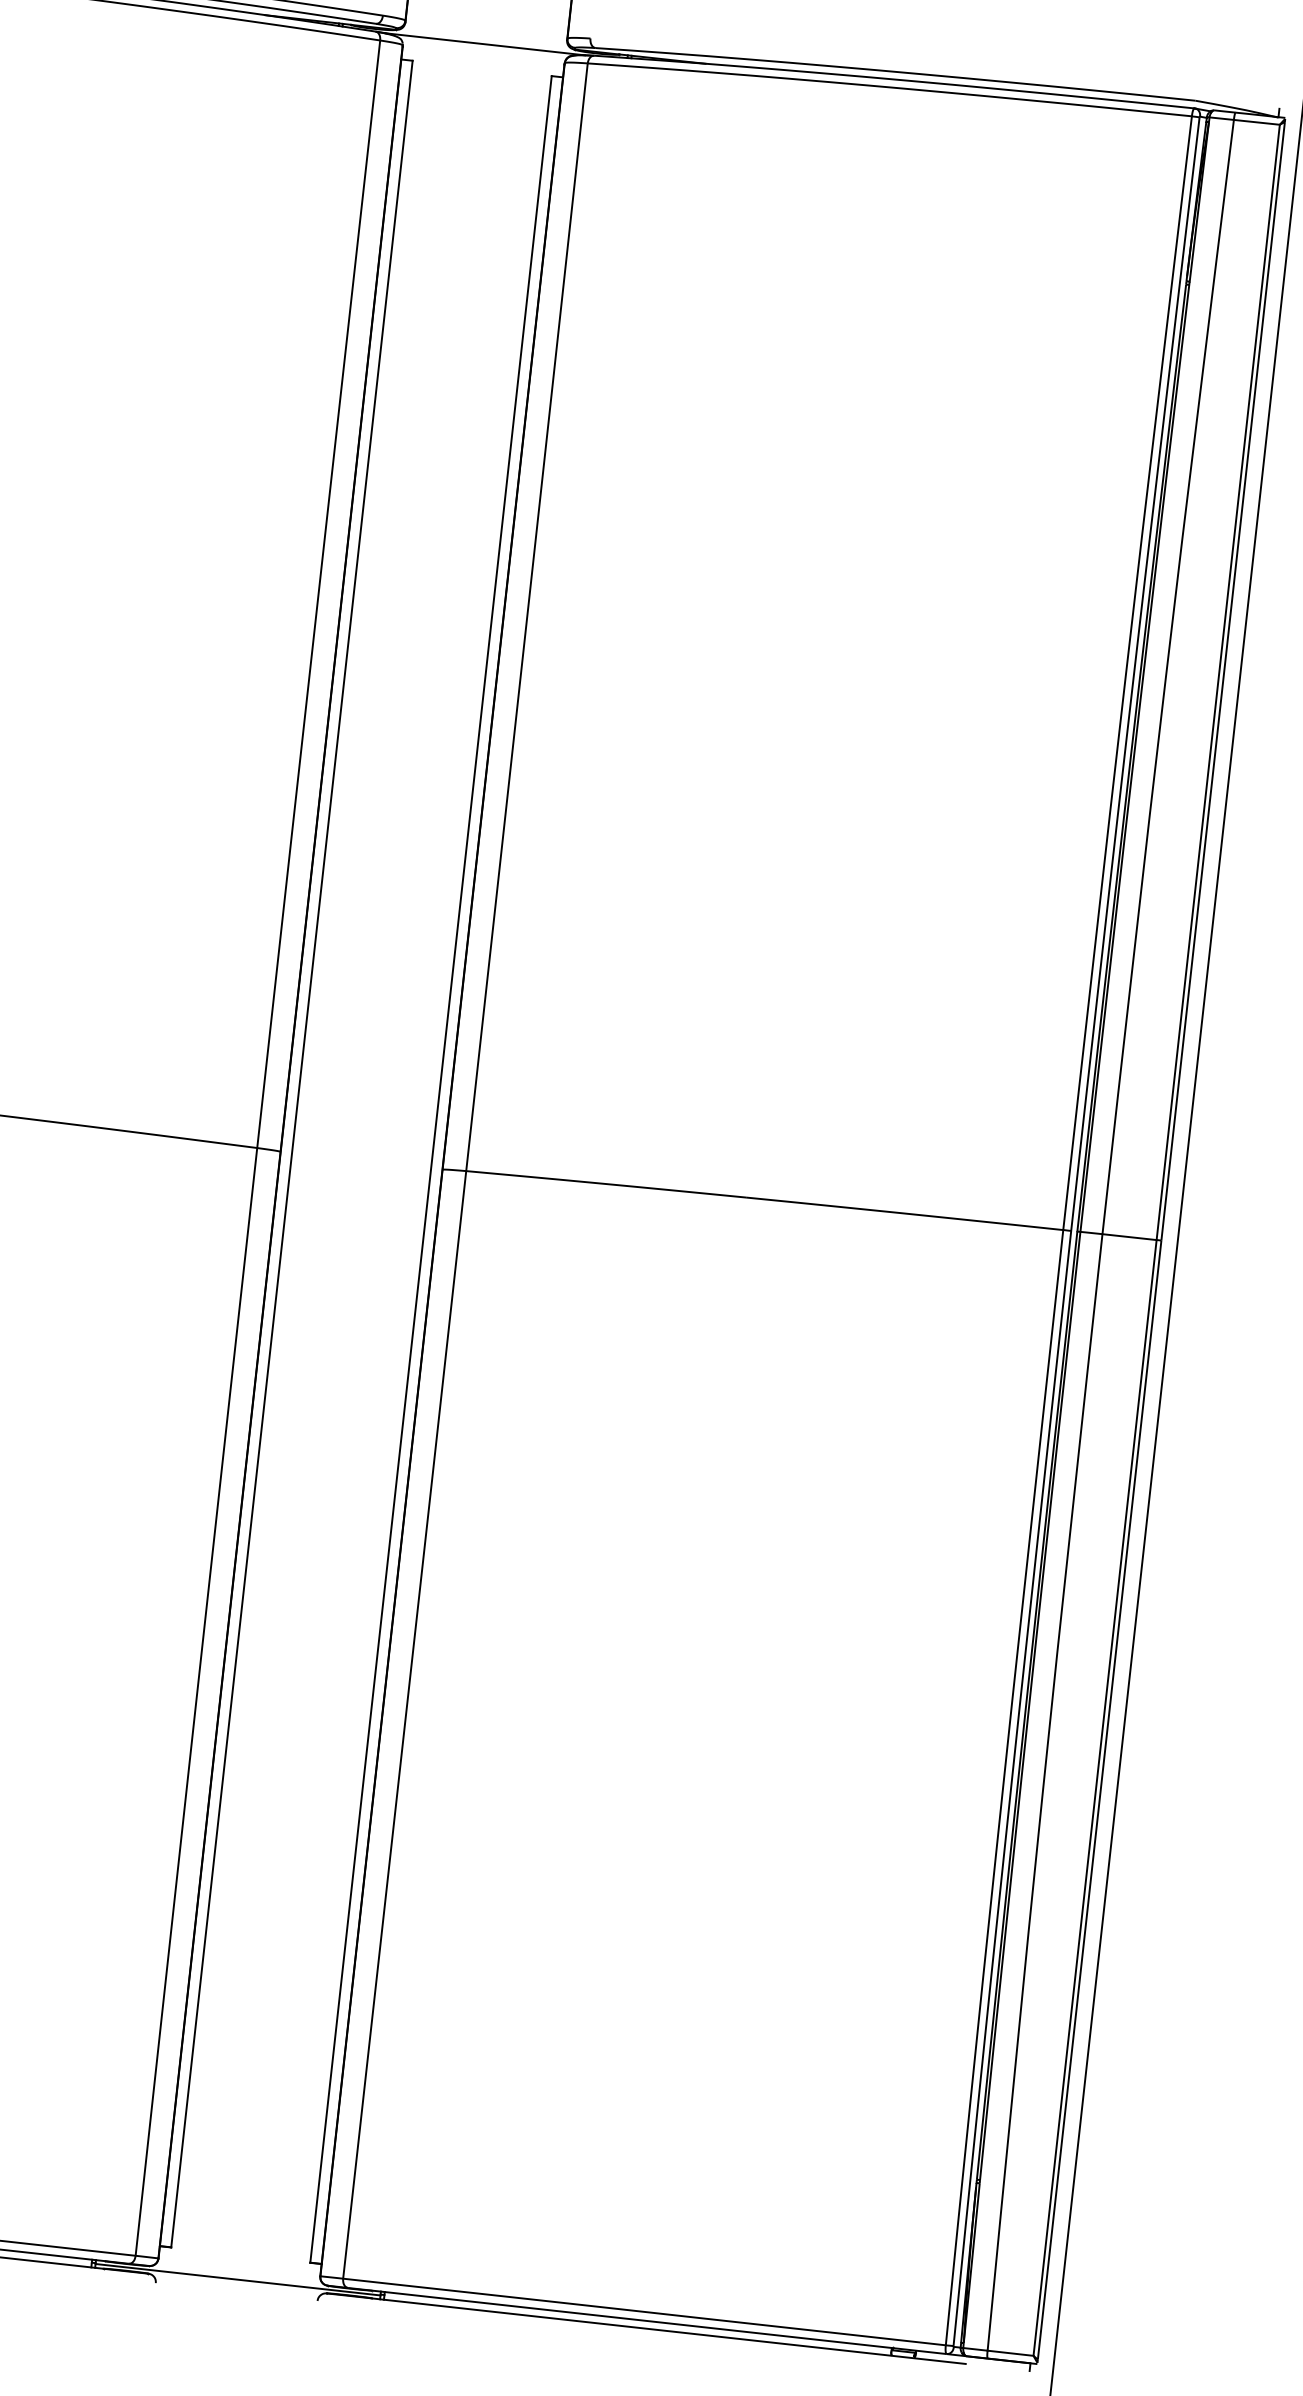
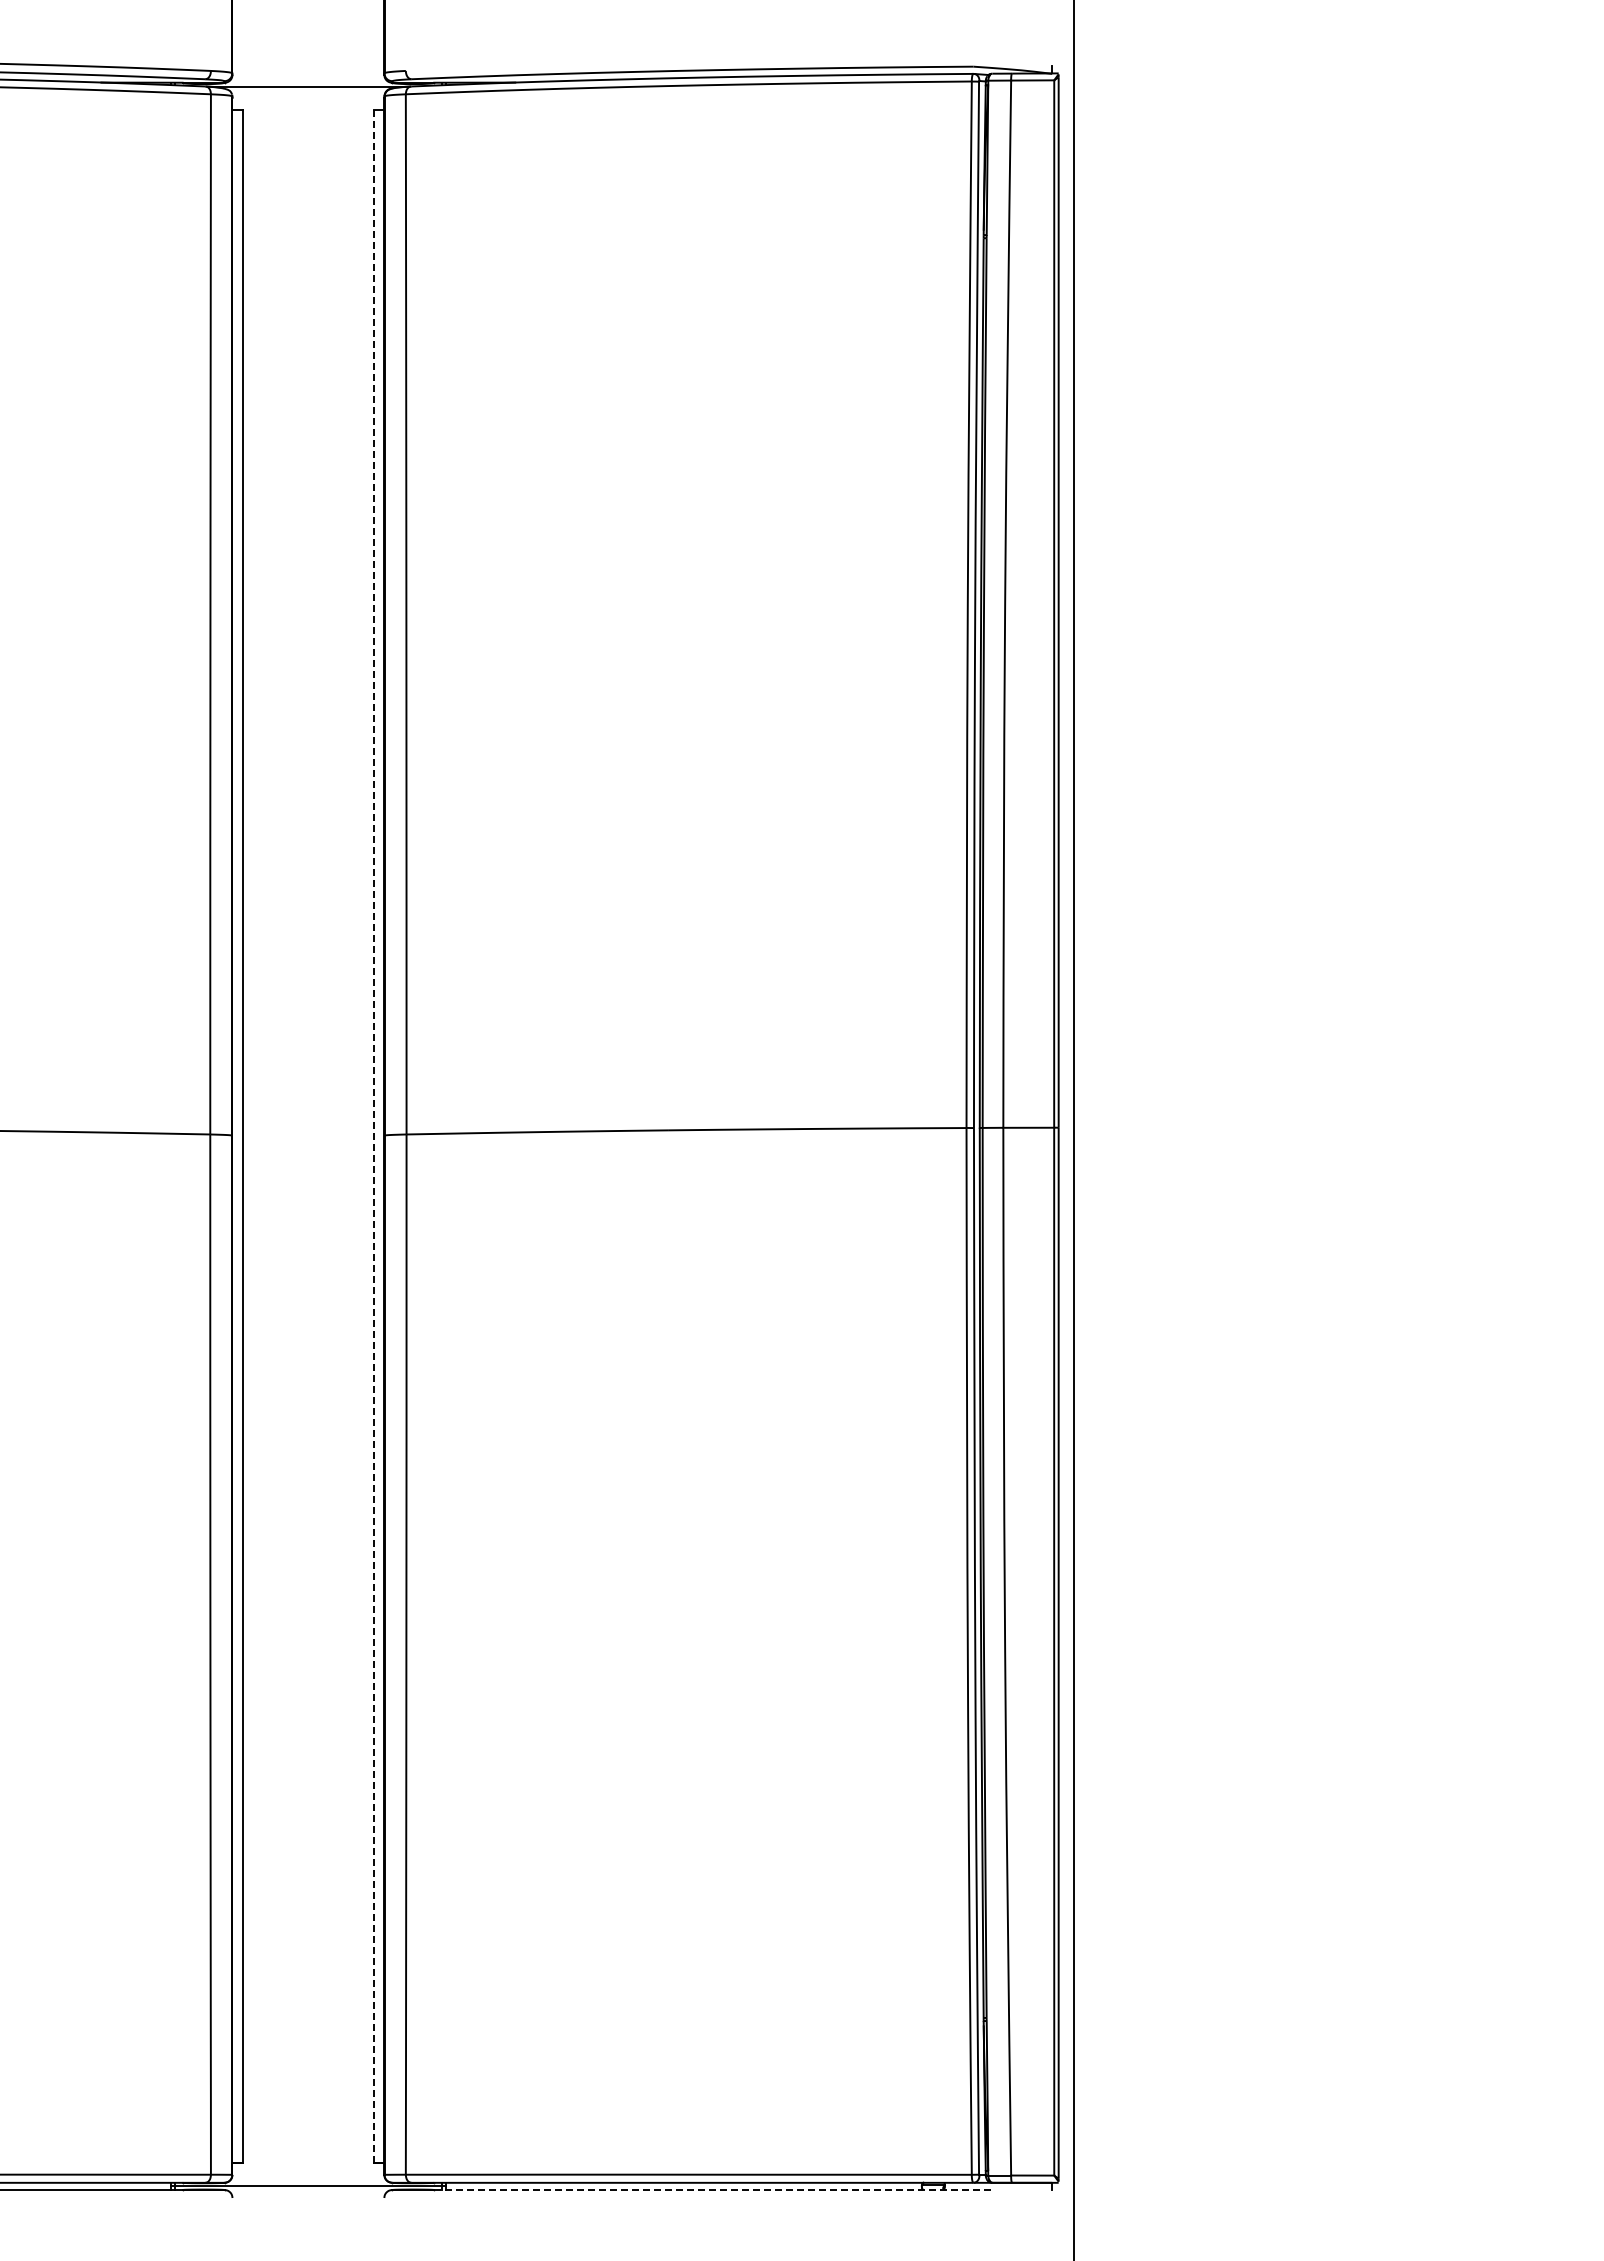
line: (430, 1169) -> (373, 1136), solid -> dashed
line: (668, 2331) -> (713, 2190), solid -> dashed

